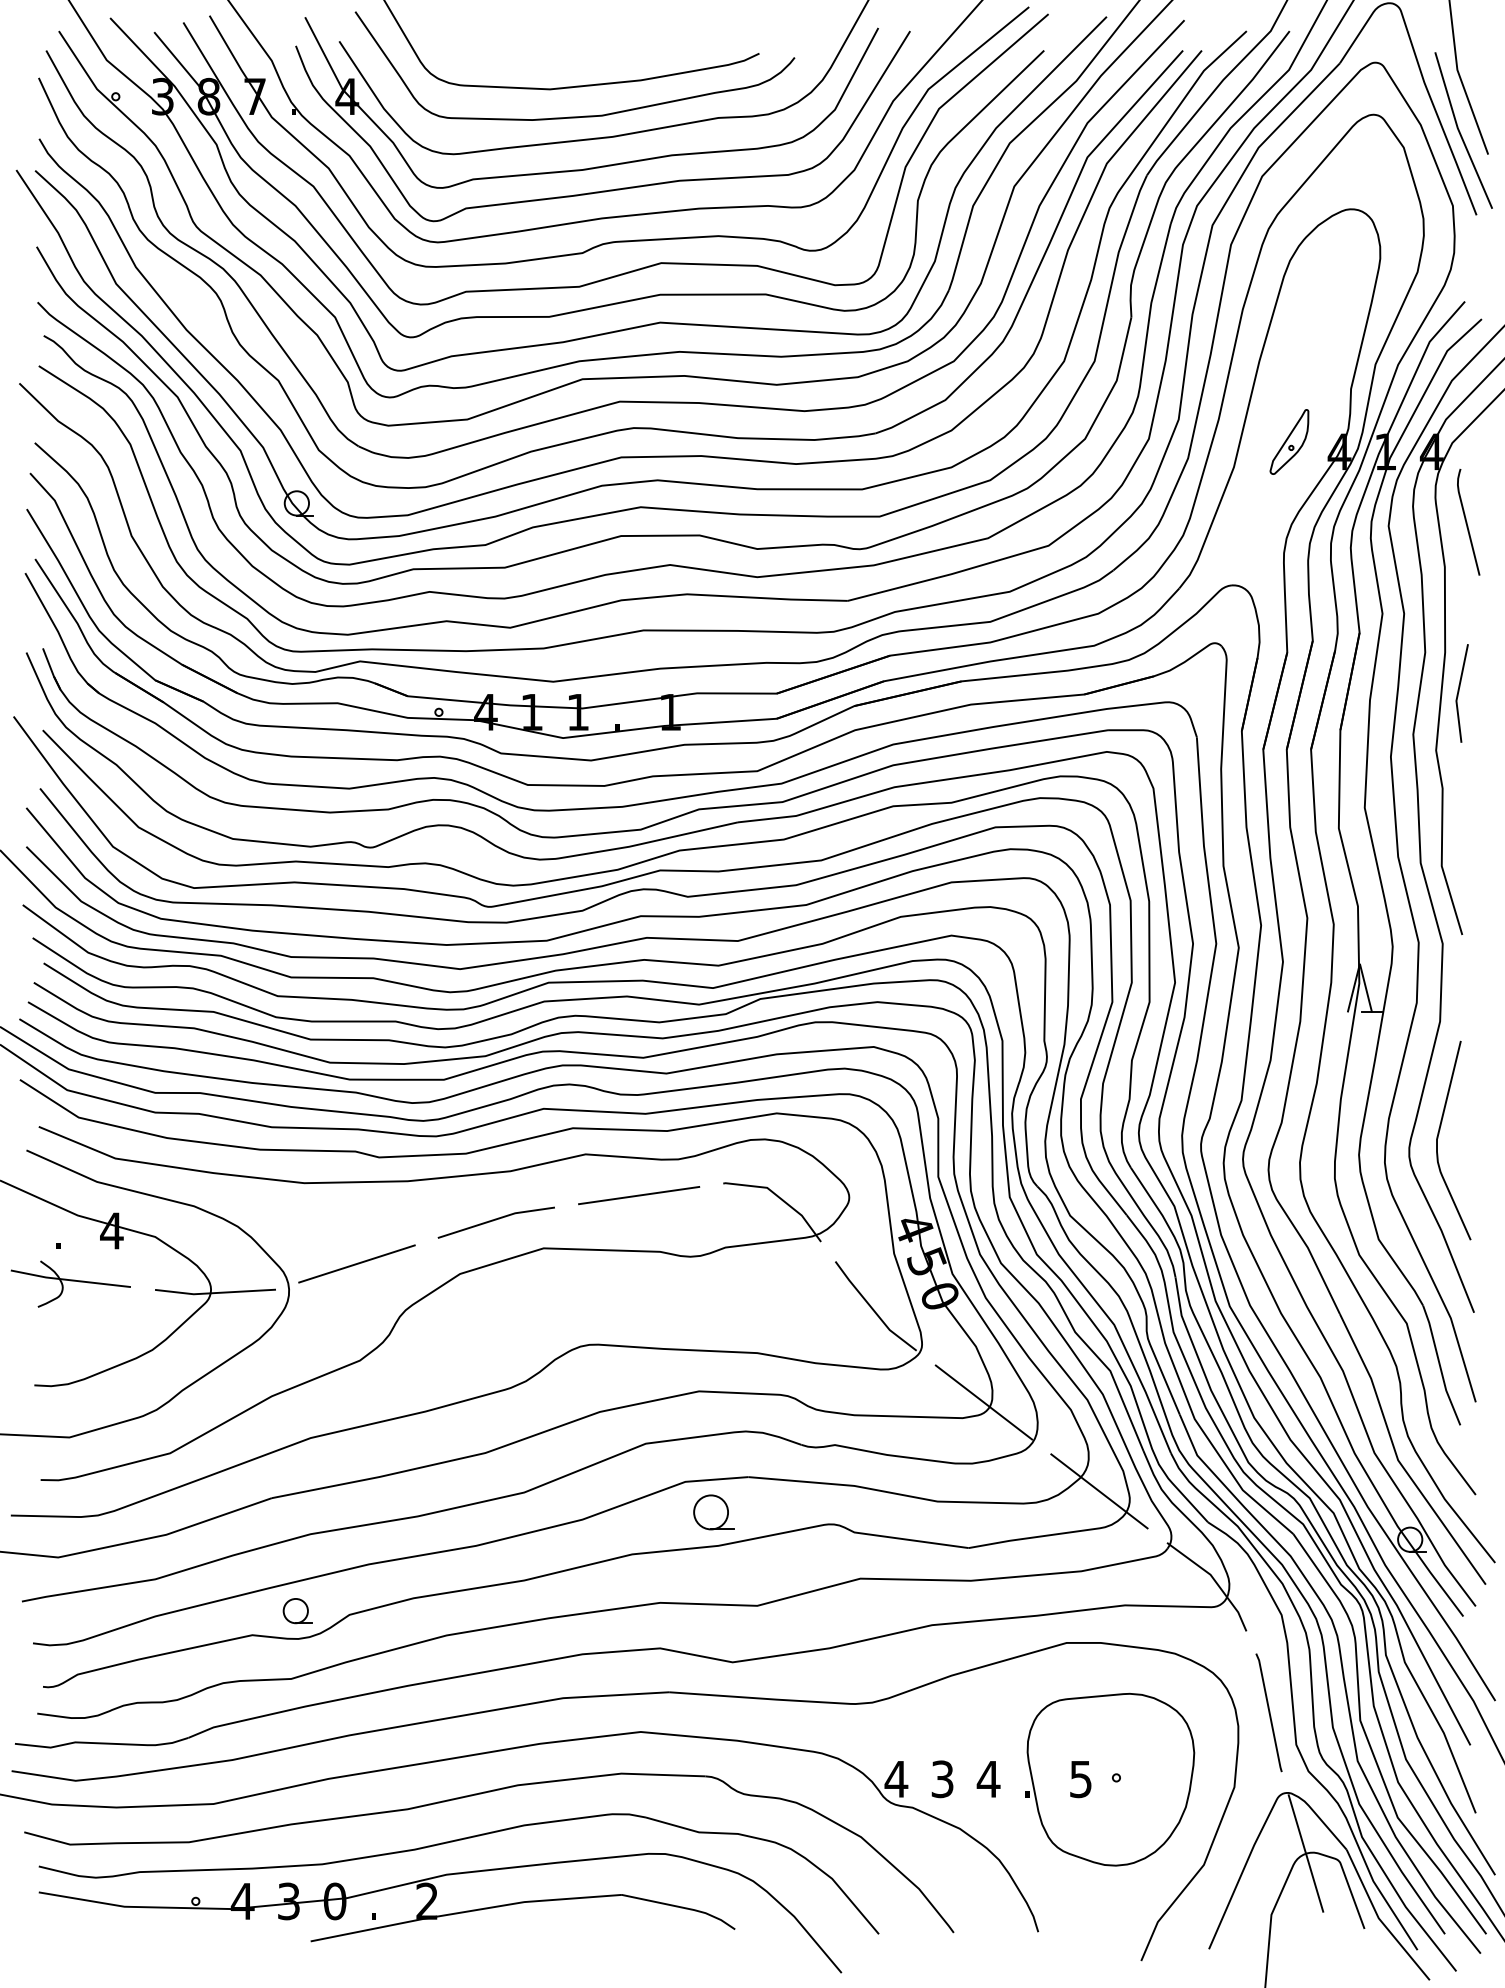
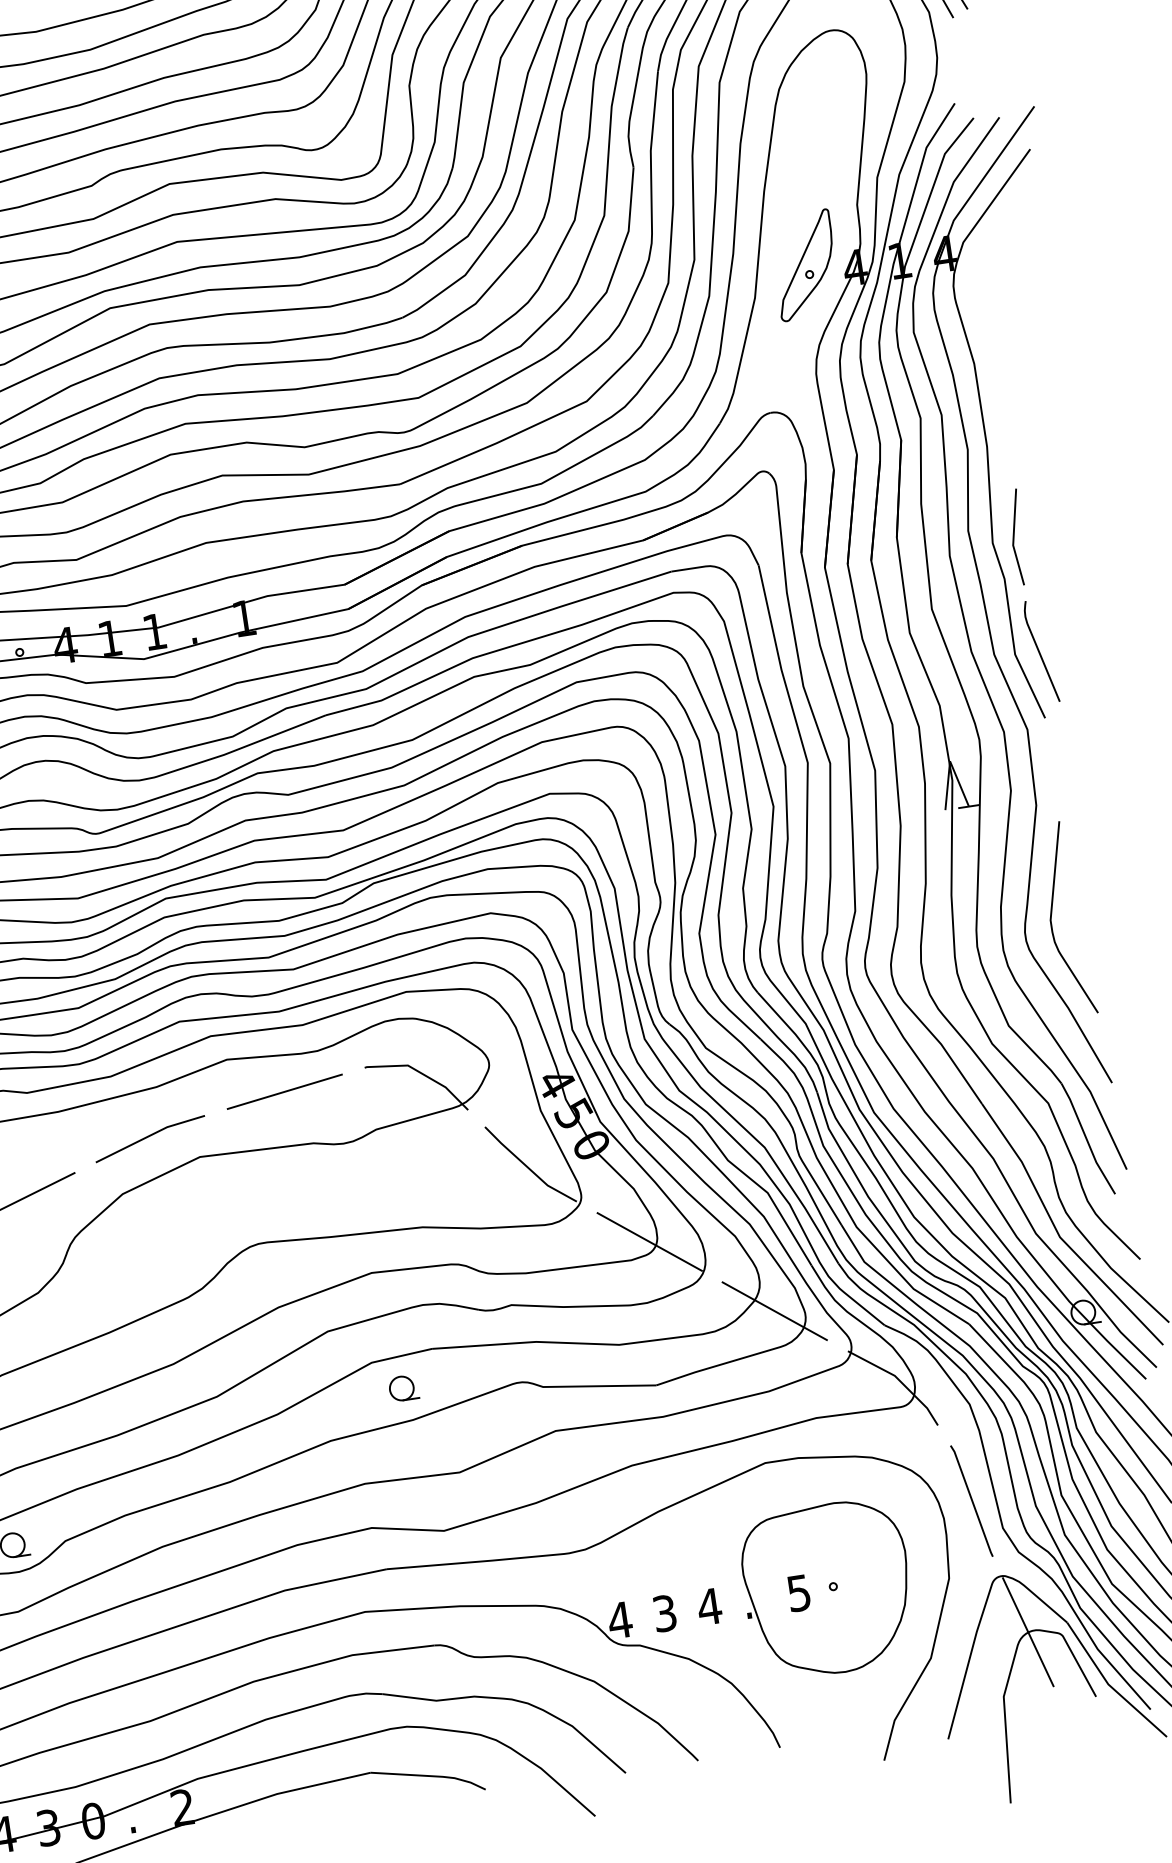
part: (1289, 441) -> (805, 264), size x1.67
curve: (1467, 522) -> (1040, 652), moved
line: (1459, 692) -> (1014, 536), moved
part: (713, 1512) -> (403, 1388), size x0.71

